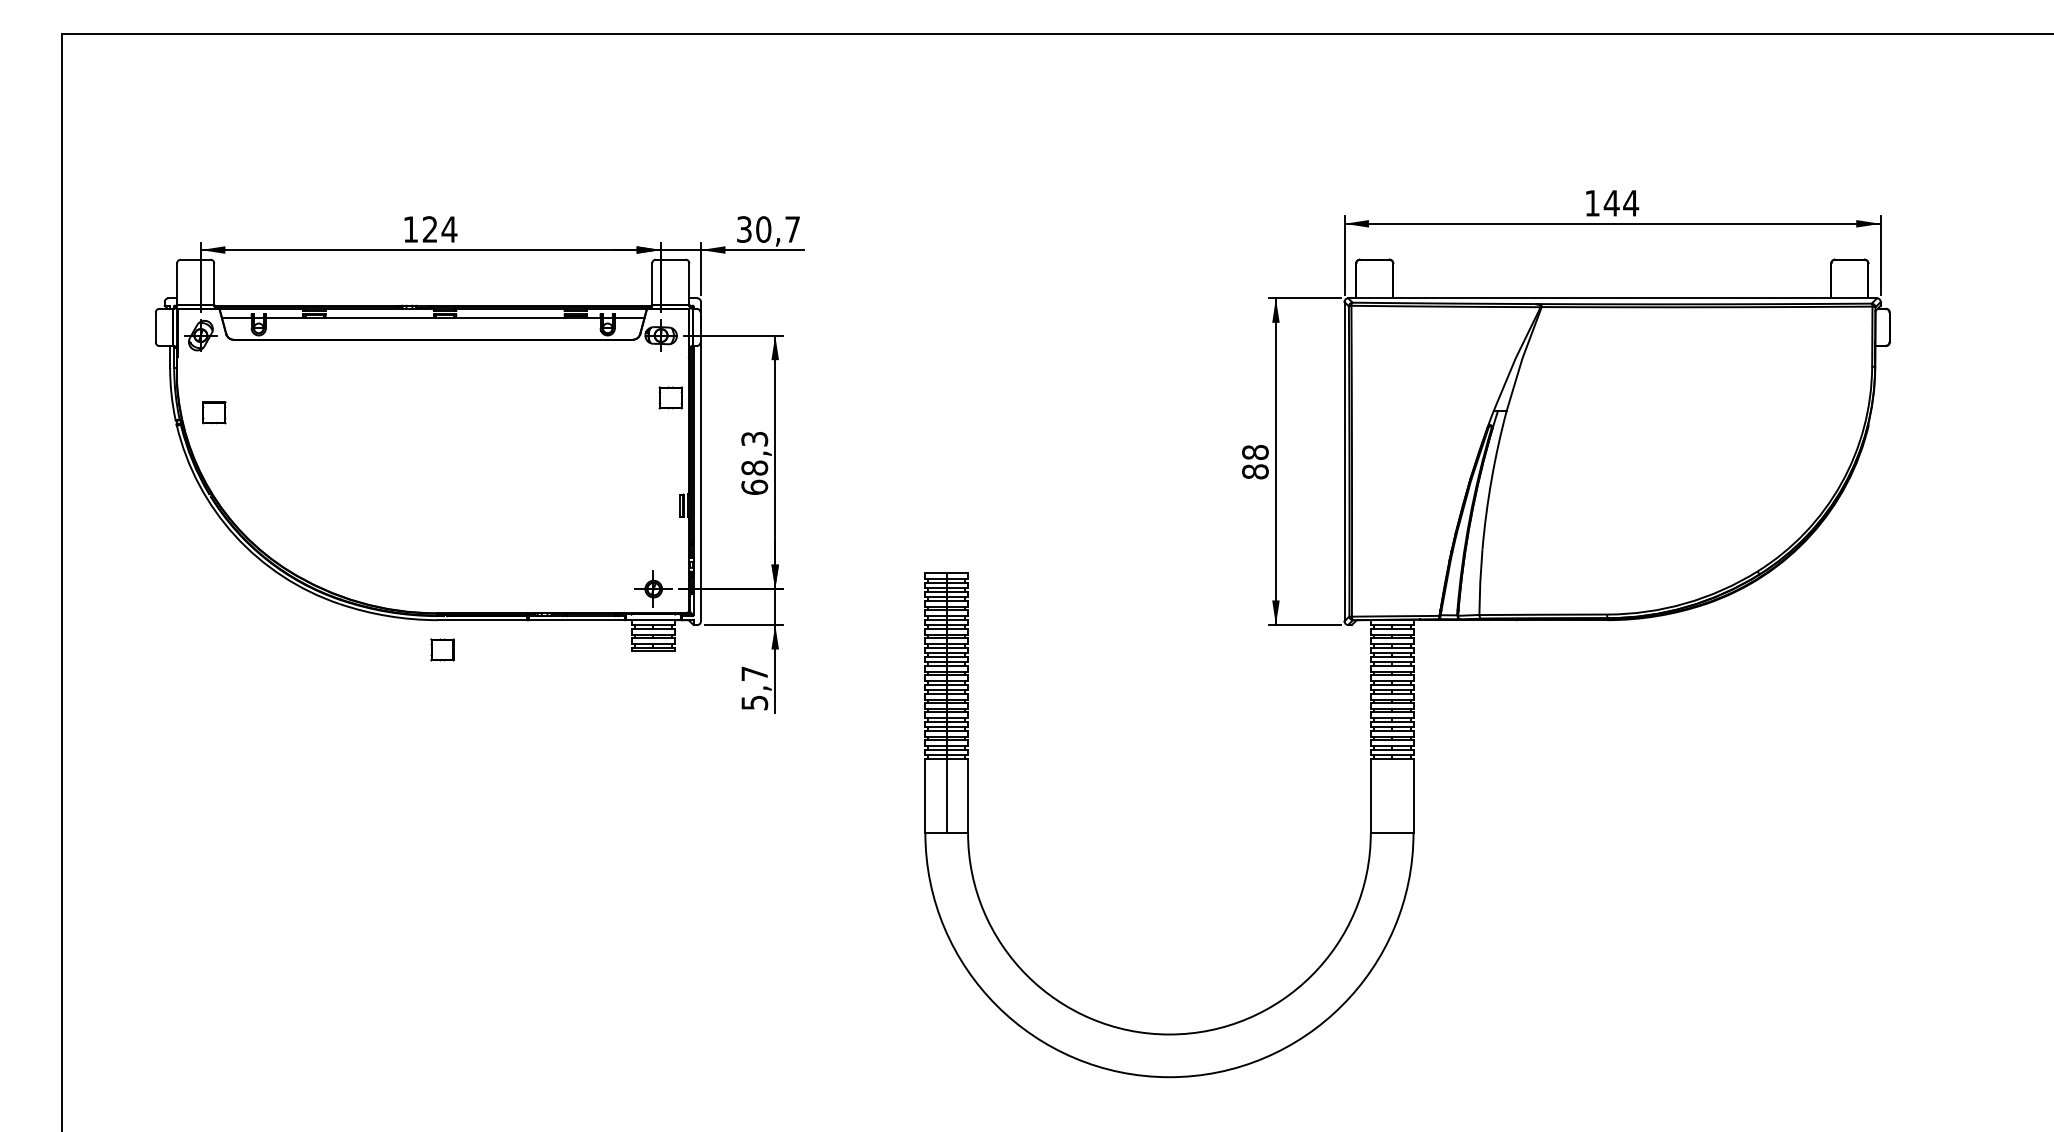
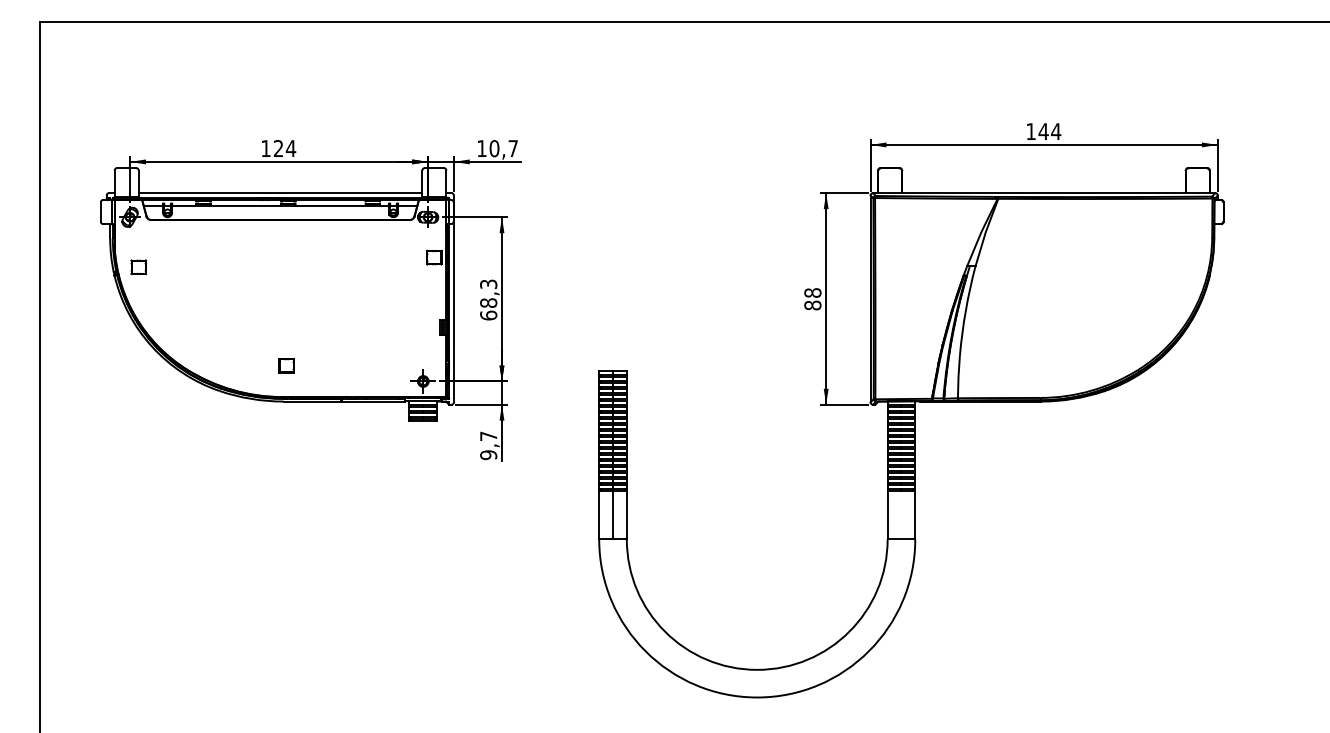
text: (743, 229) -> (481, 148), 30,7 -> 10,7
line: (433, 298) -> (280, 193), added
part: (442, 649) -> (286, 365), moved
text: (754, 703) -> (488, 455), 5,7 -> 9,7

